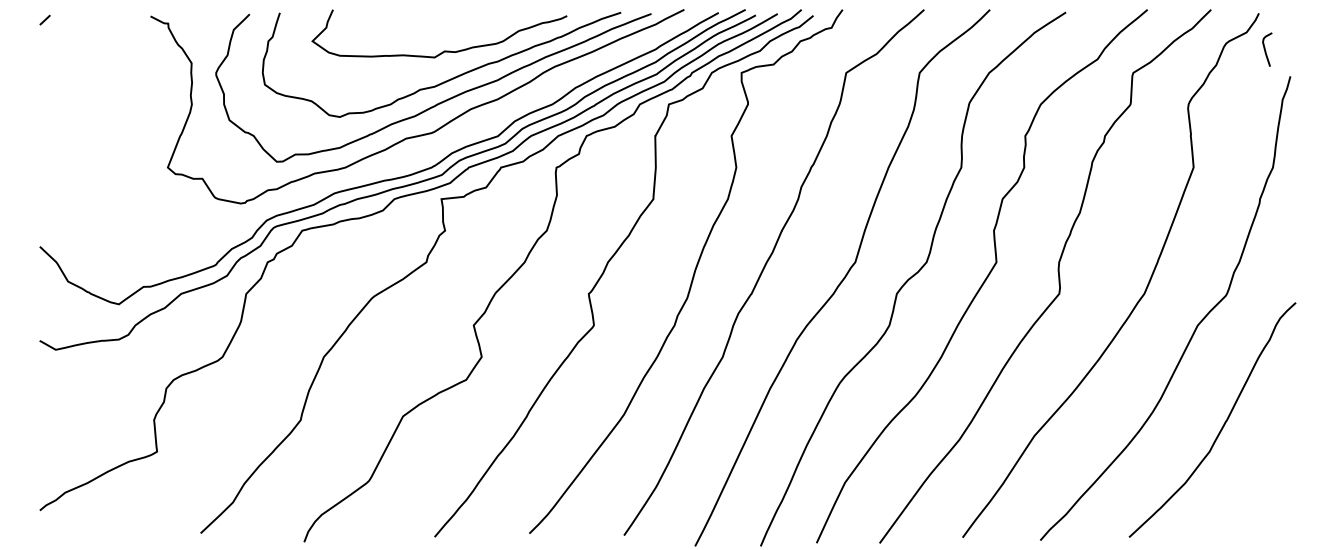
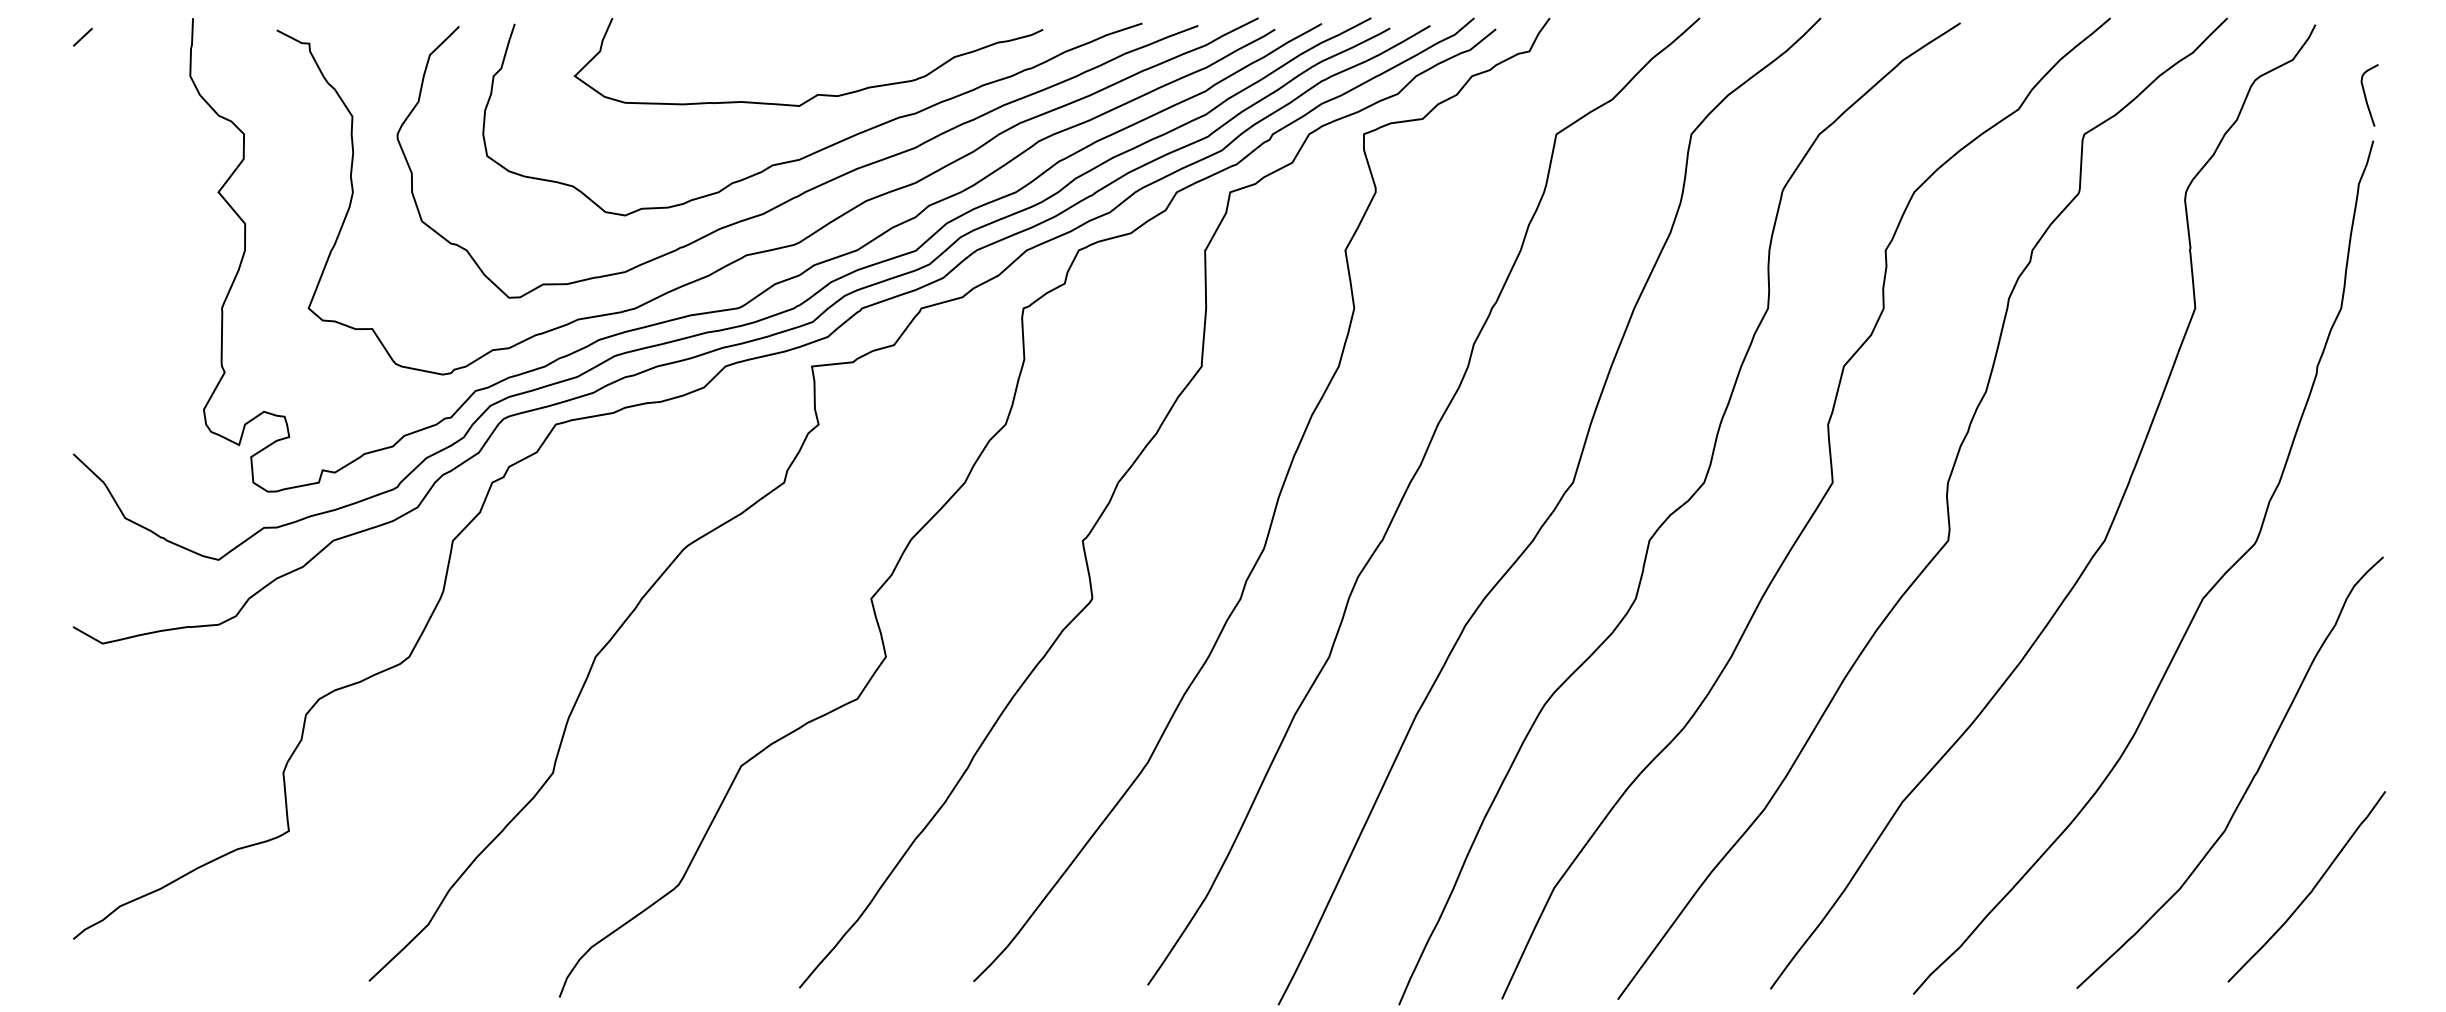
curve: (1265, 49) -> (2366, 94), moved
curve: (410, 160) -> (754, 295), added
curve: (1256, 483) -> (2310, 889), added

